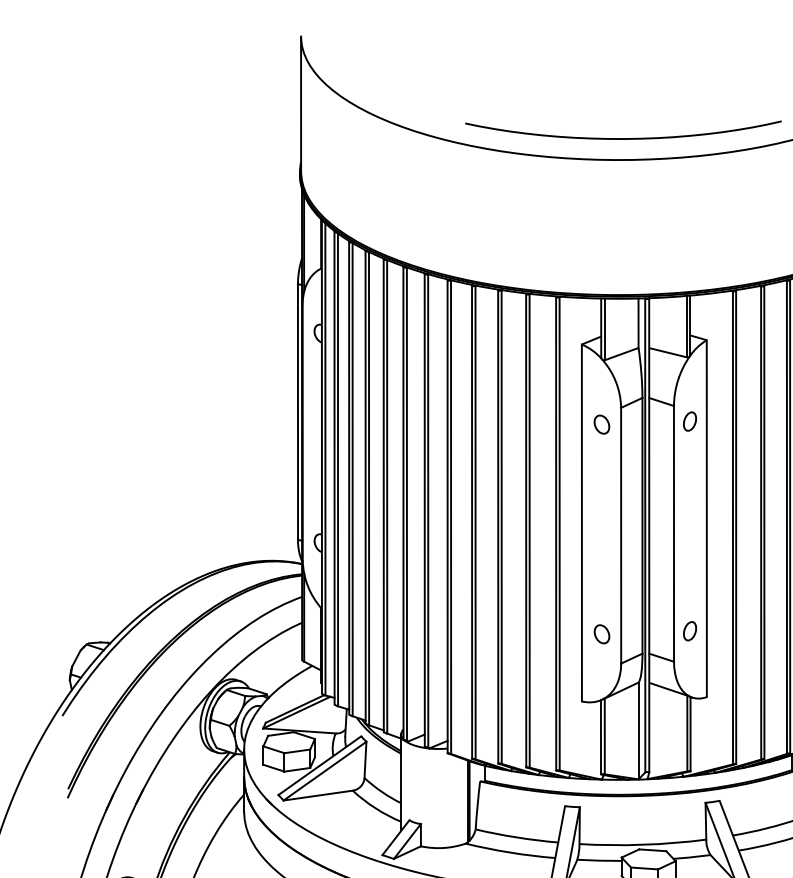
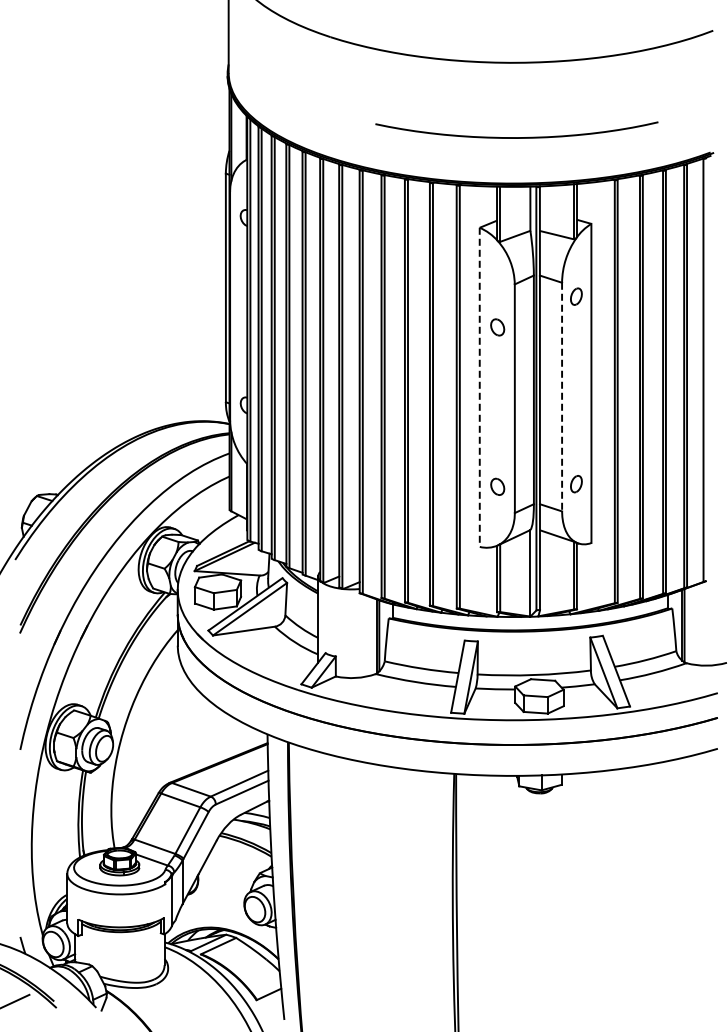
curve: (623, 138) -> (516, 137), moved
part: (601, 424) -> (497, 327), moved
line: (581, 523) -> (479, 387), solid -> dashed
line: (674, 534) -> (562, 397), solid -> dashed

